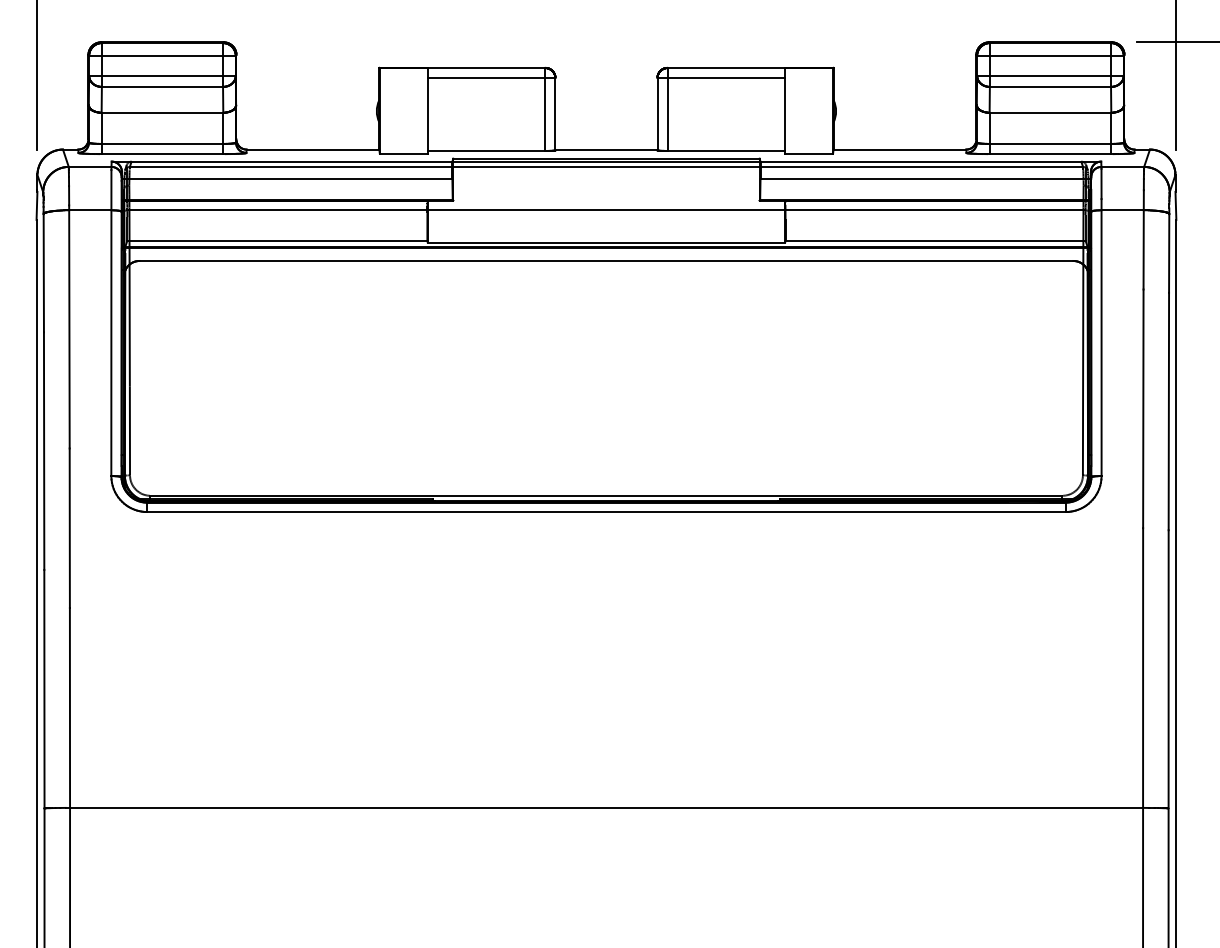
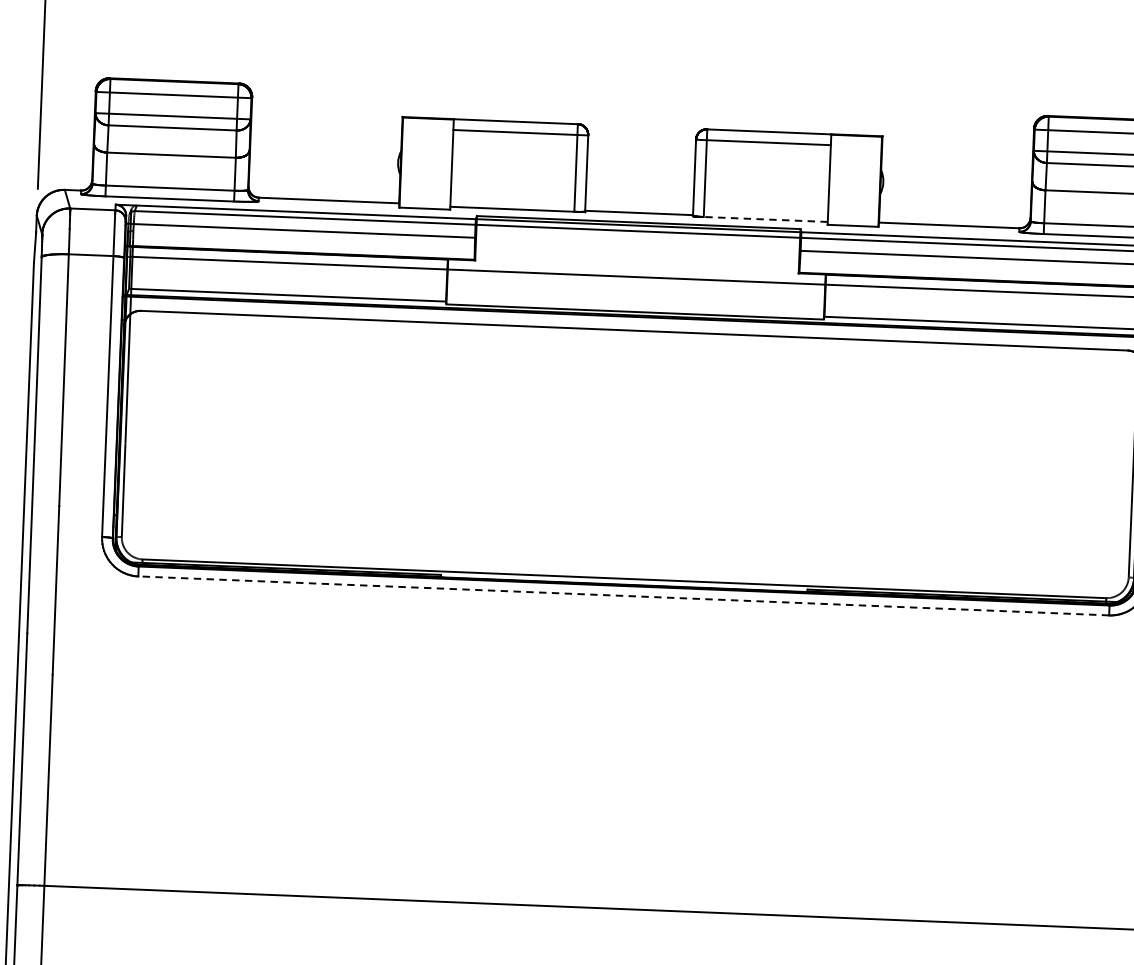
line: (725, 150) -> (764, 219), solid -> dashed
line: (605, 511) -> (622, 595), solid -> dashed

